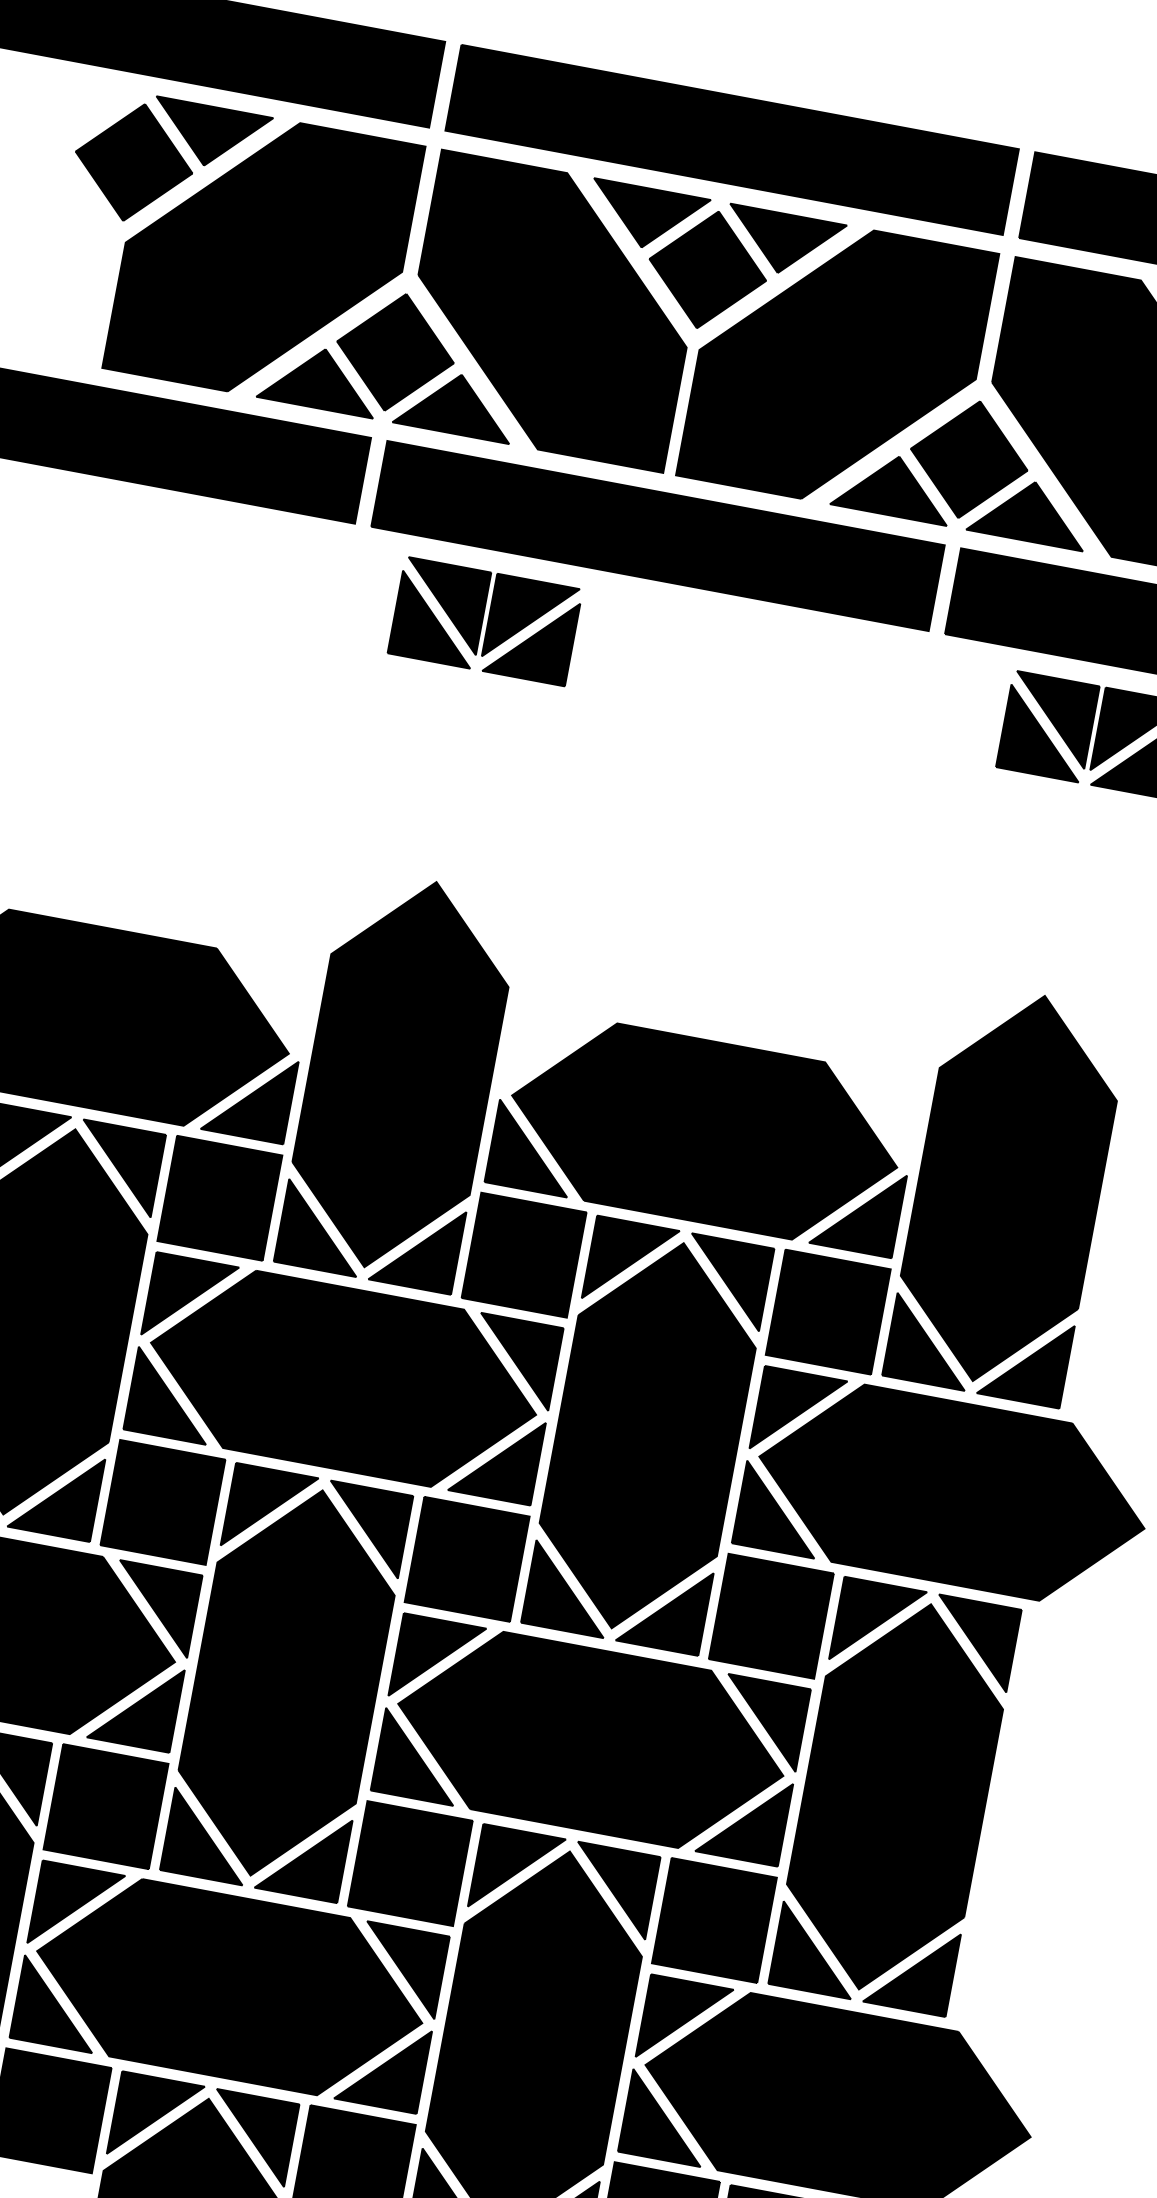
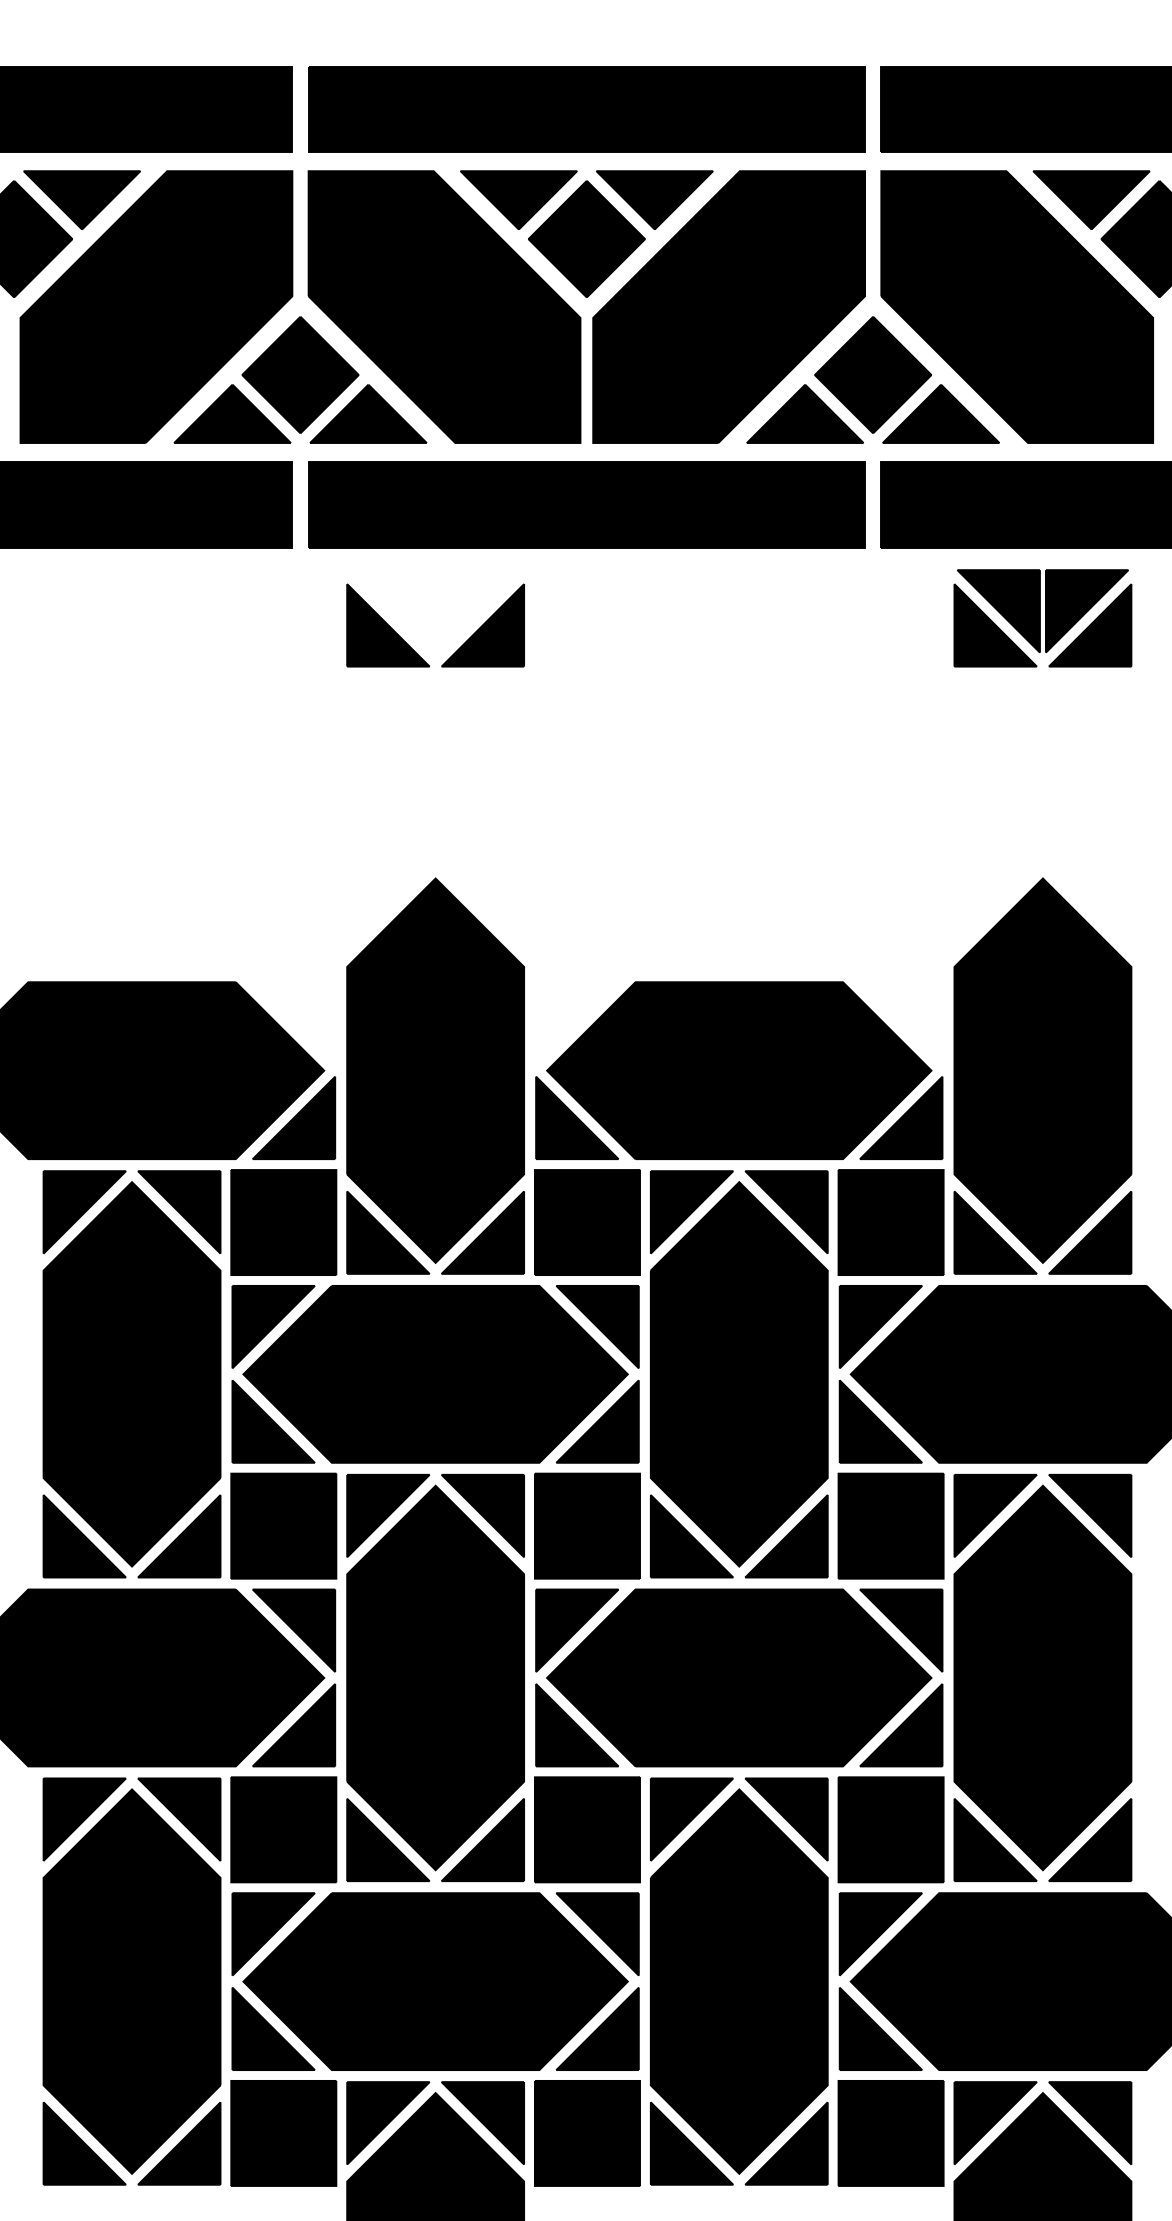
part: (486, 613) -> (435, 610), removed

